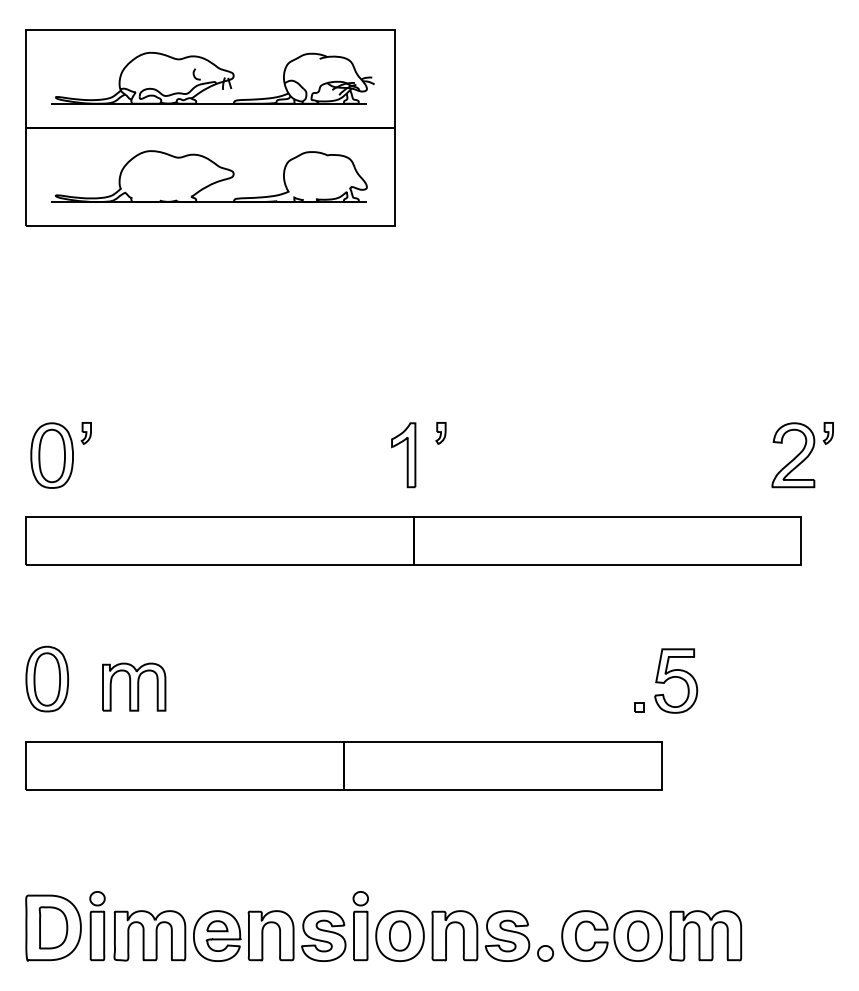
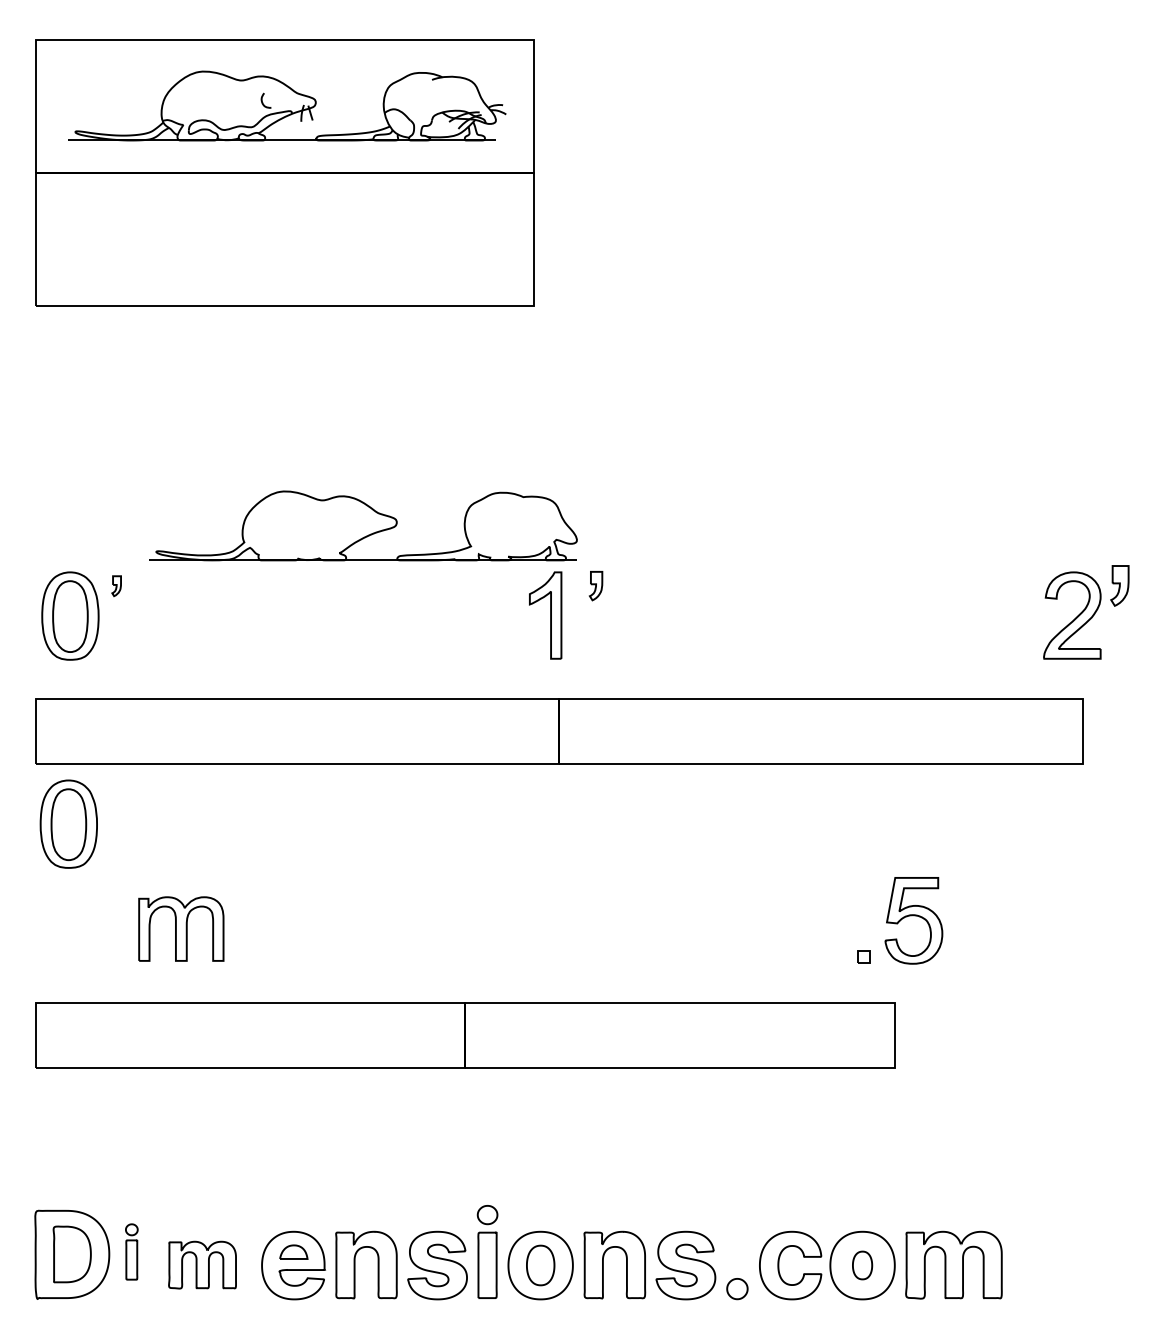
part: (209, 176) -> (363, 525), moved
part: (86, 433) -> (116, 586), size x0.7
part: (828, 433) -> (1119, 586), size x1.4
part: (47, 678) -> (68, 823), moved
part: (97, 925) -> (131, 1251), size x0.6
part: (149, 935) -> (202, 1264), size x0.7
part: (638, 936) -> (862, 1265), size x0.7

